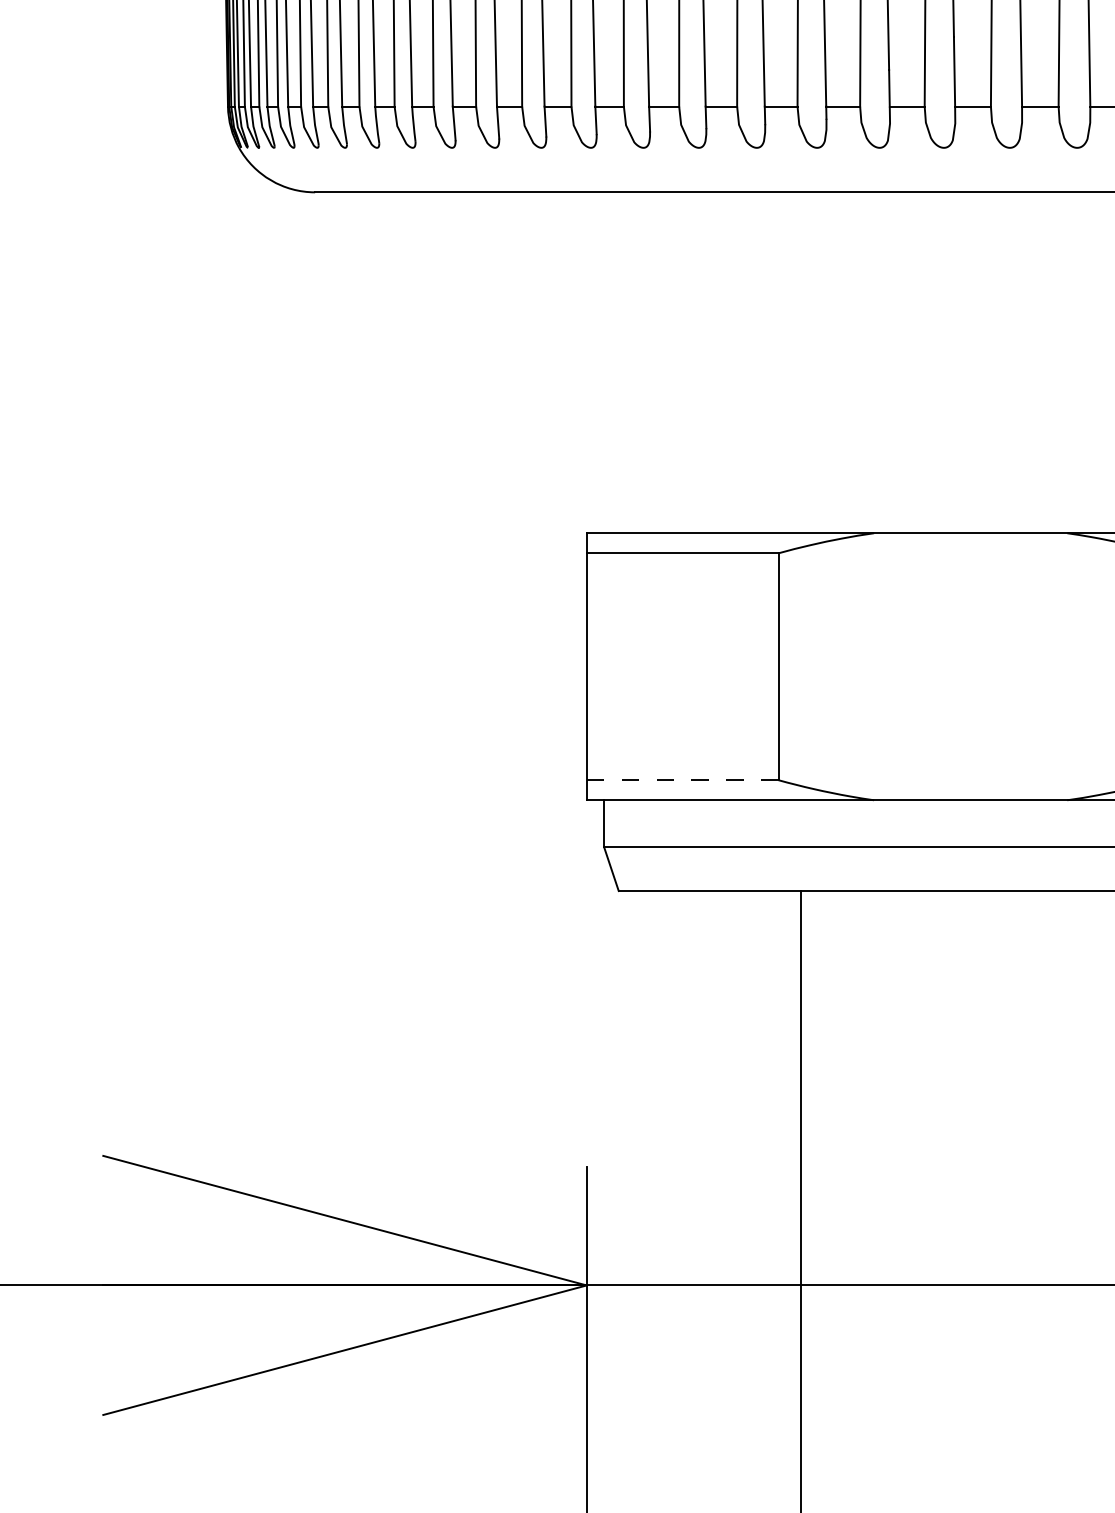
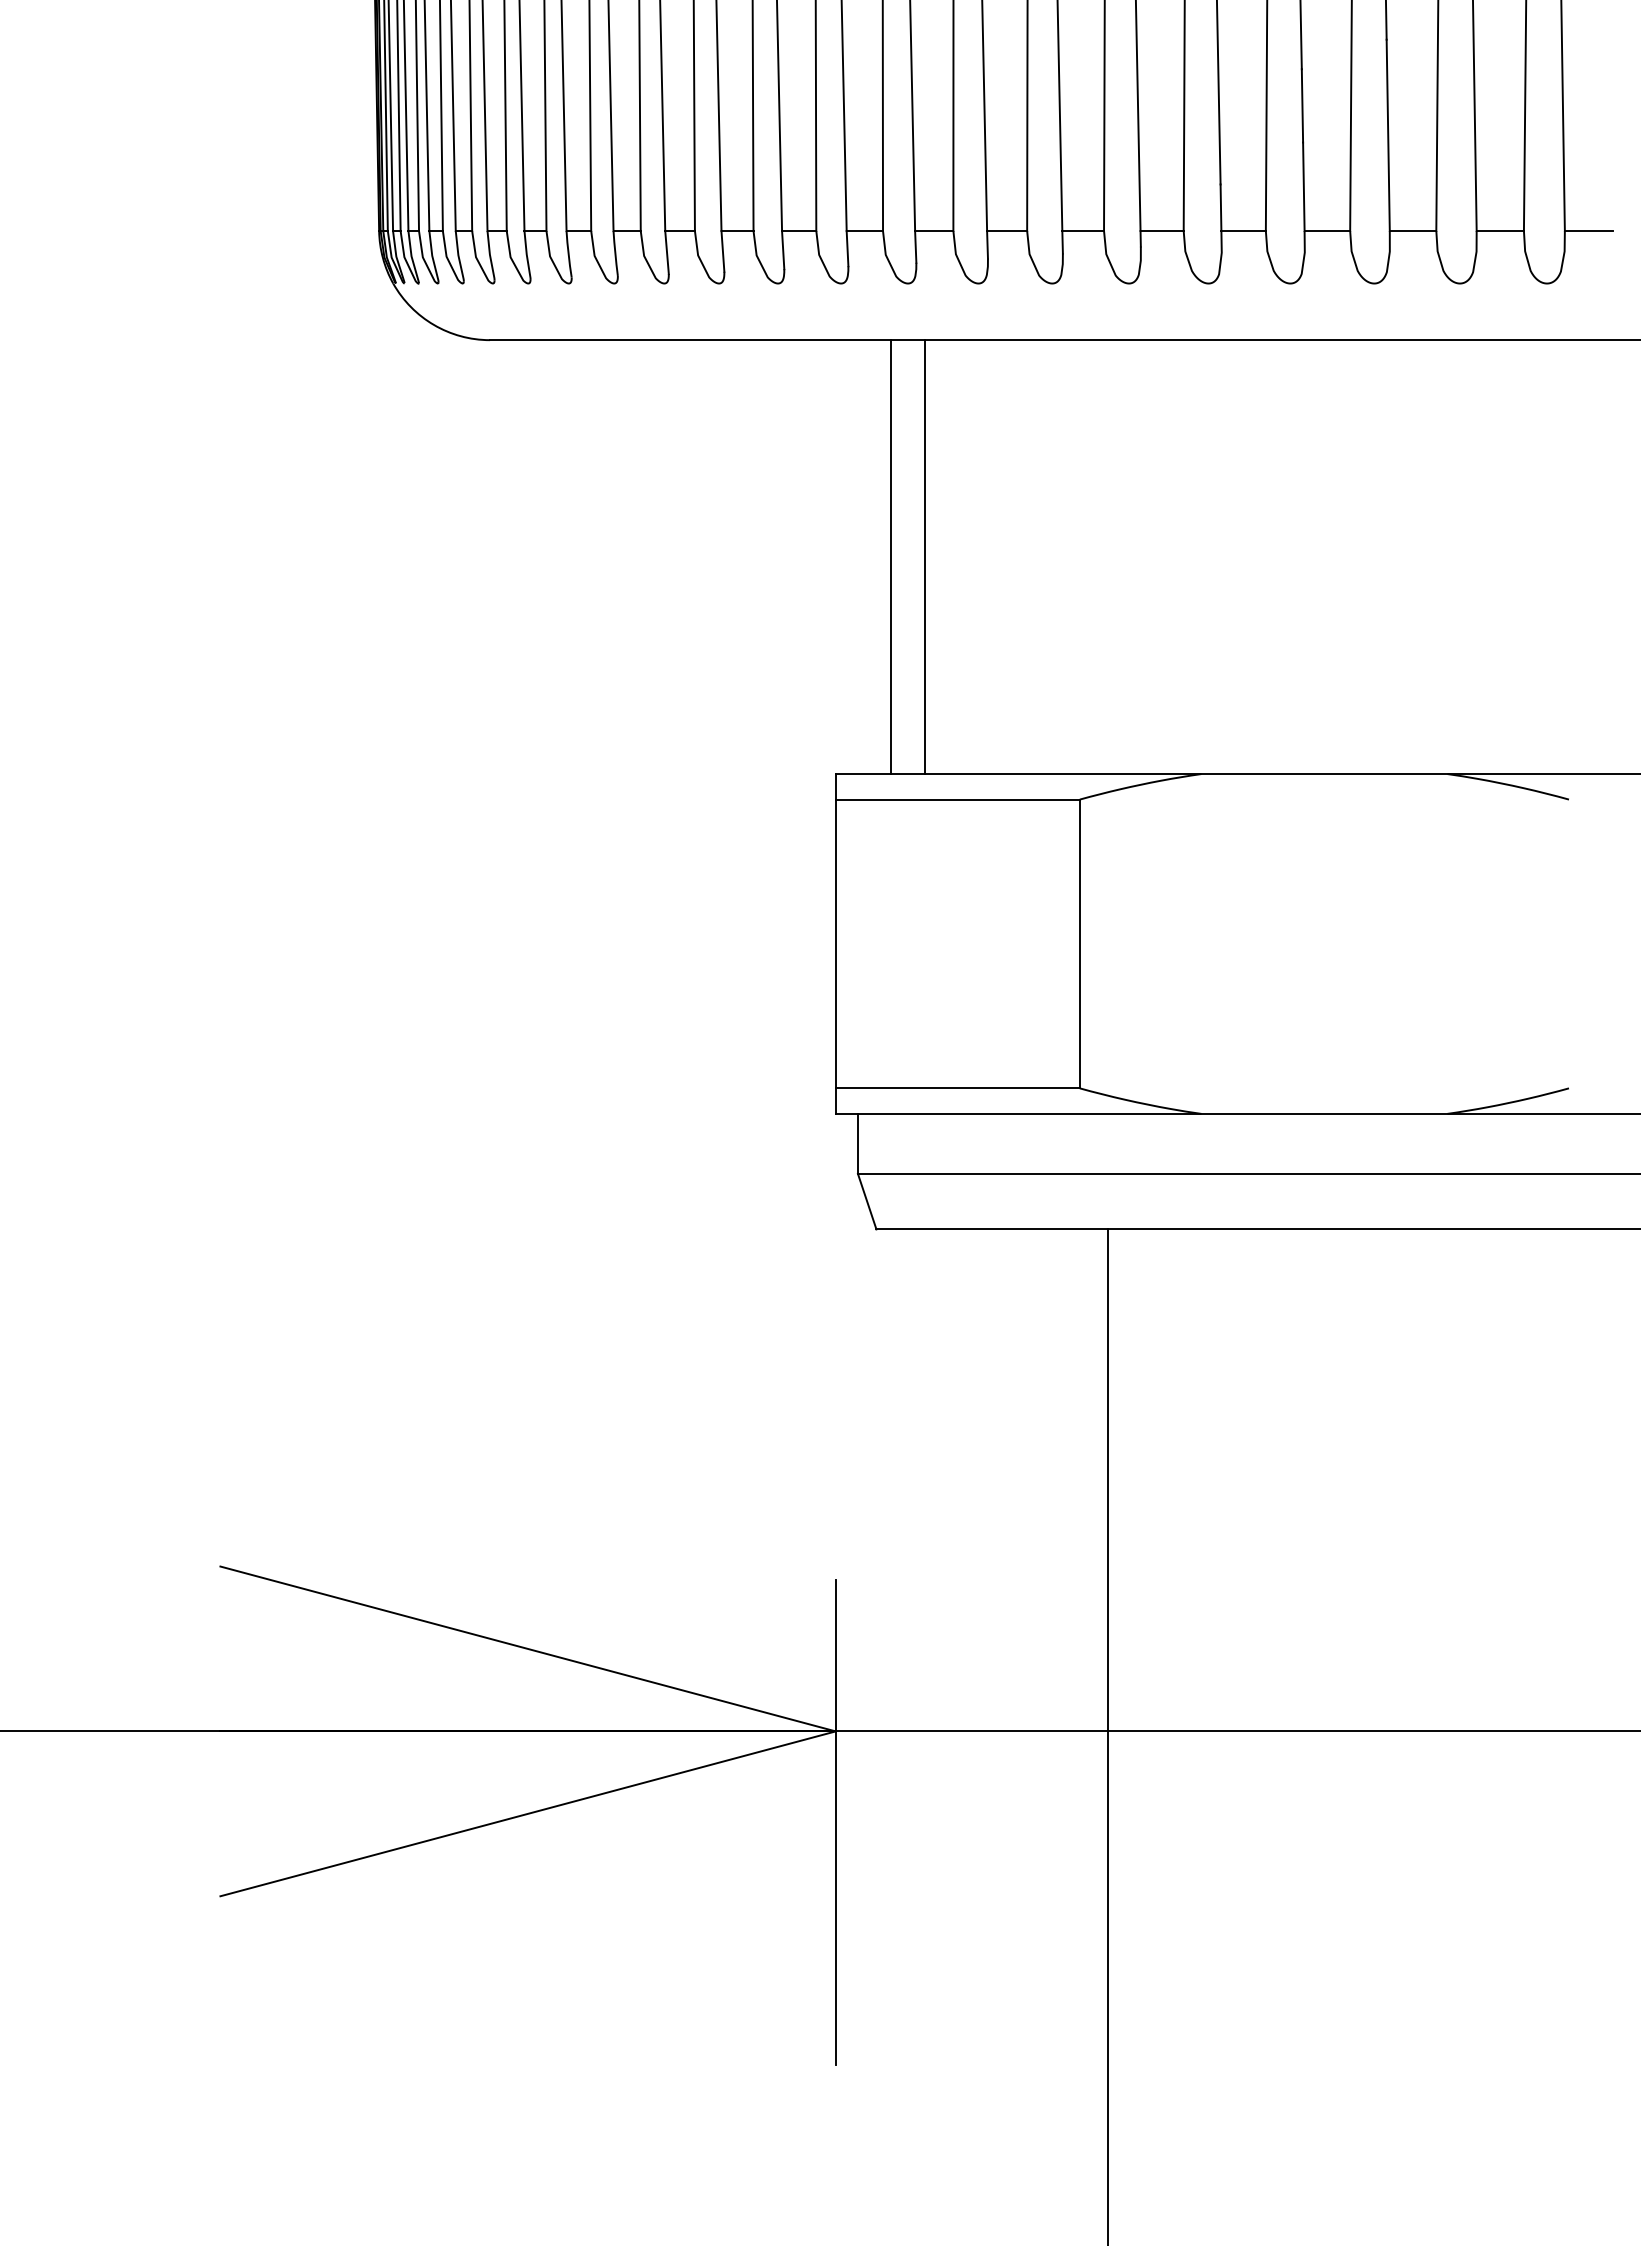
line: (630, 363) -> (891, 557), added
line: (656, 363) -> (924, 557), added
line: (683, 780) -> (958, 1088), dashed -> solid

